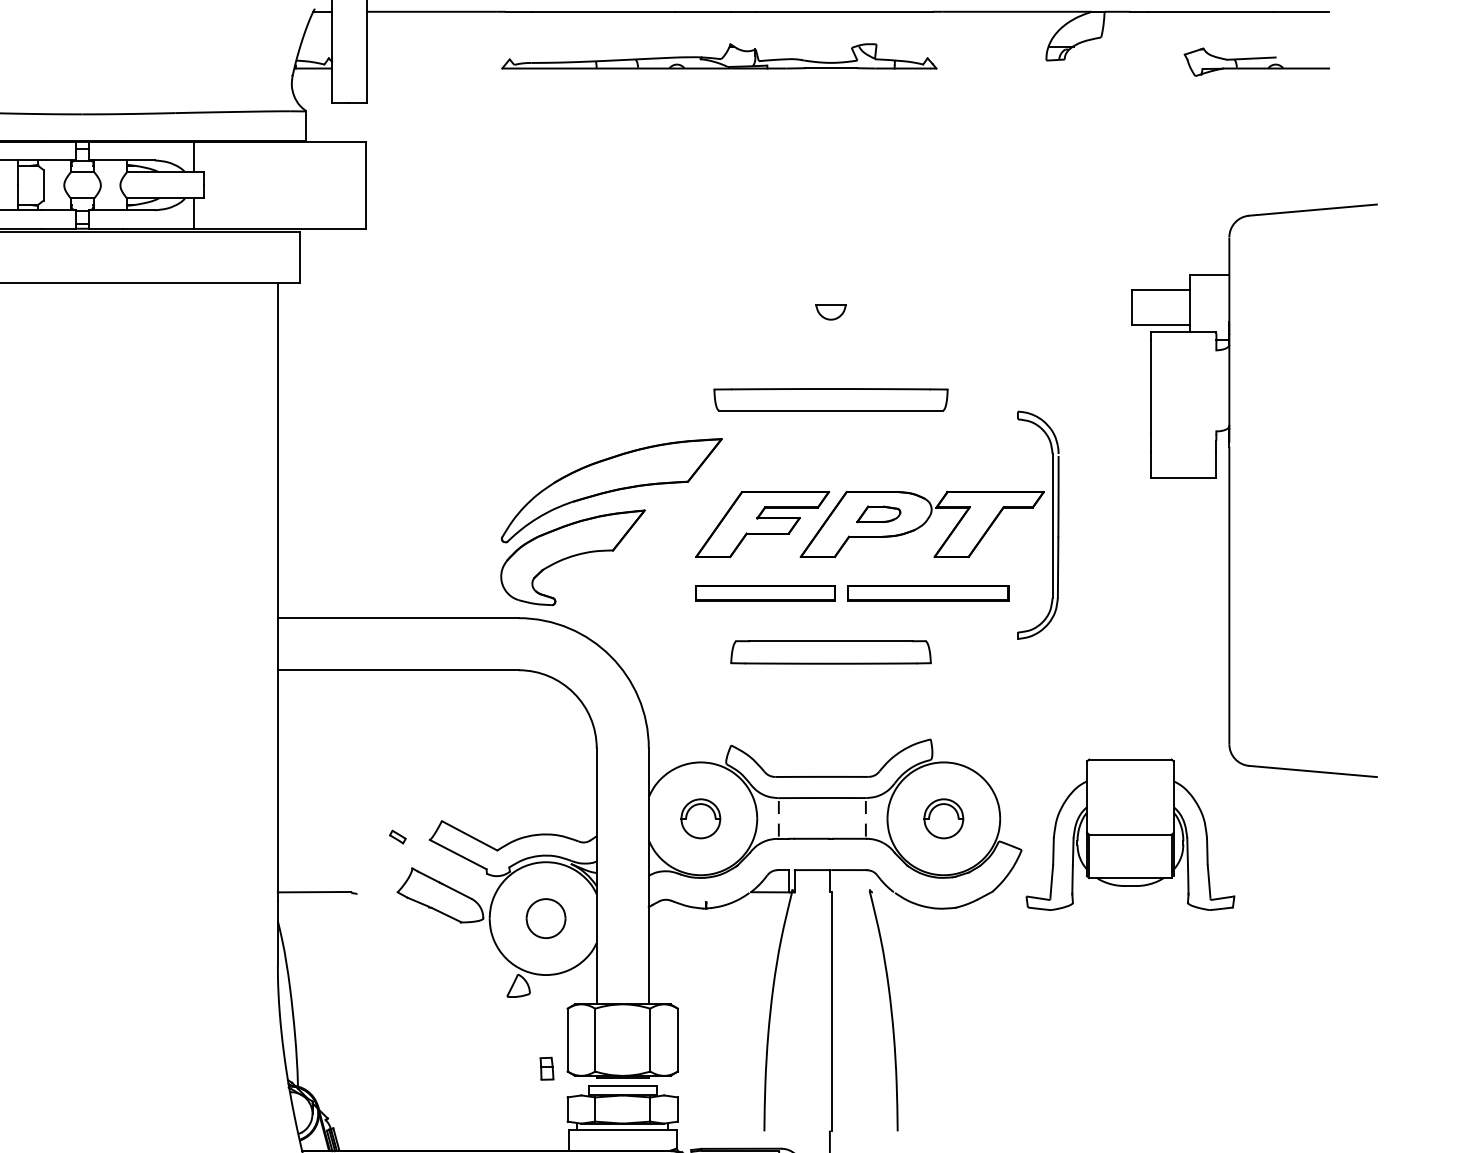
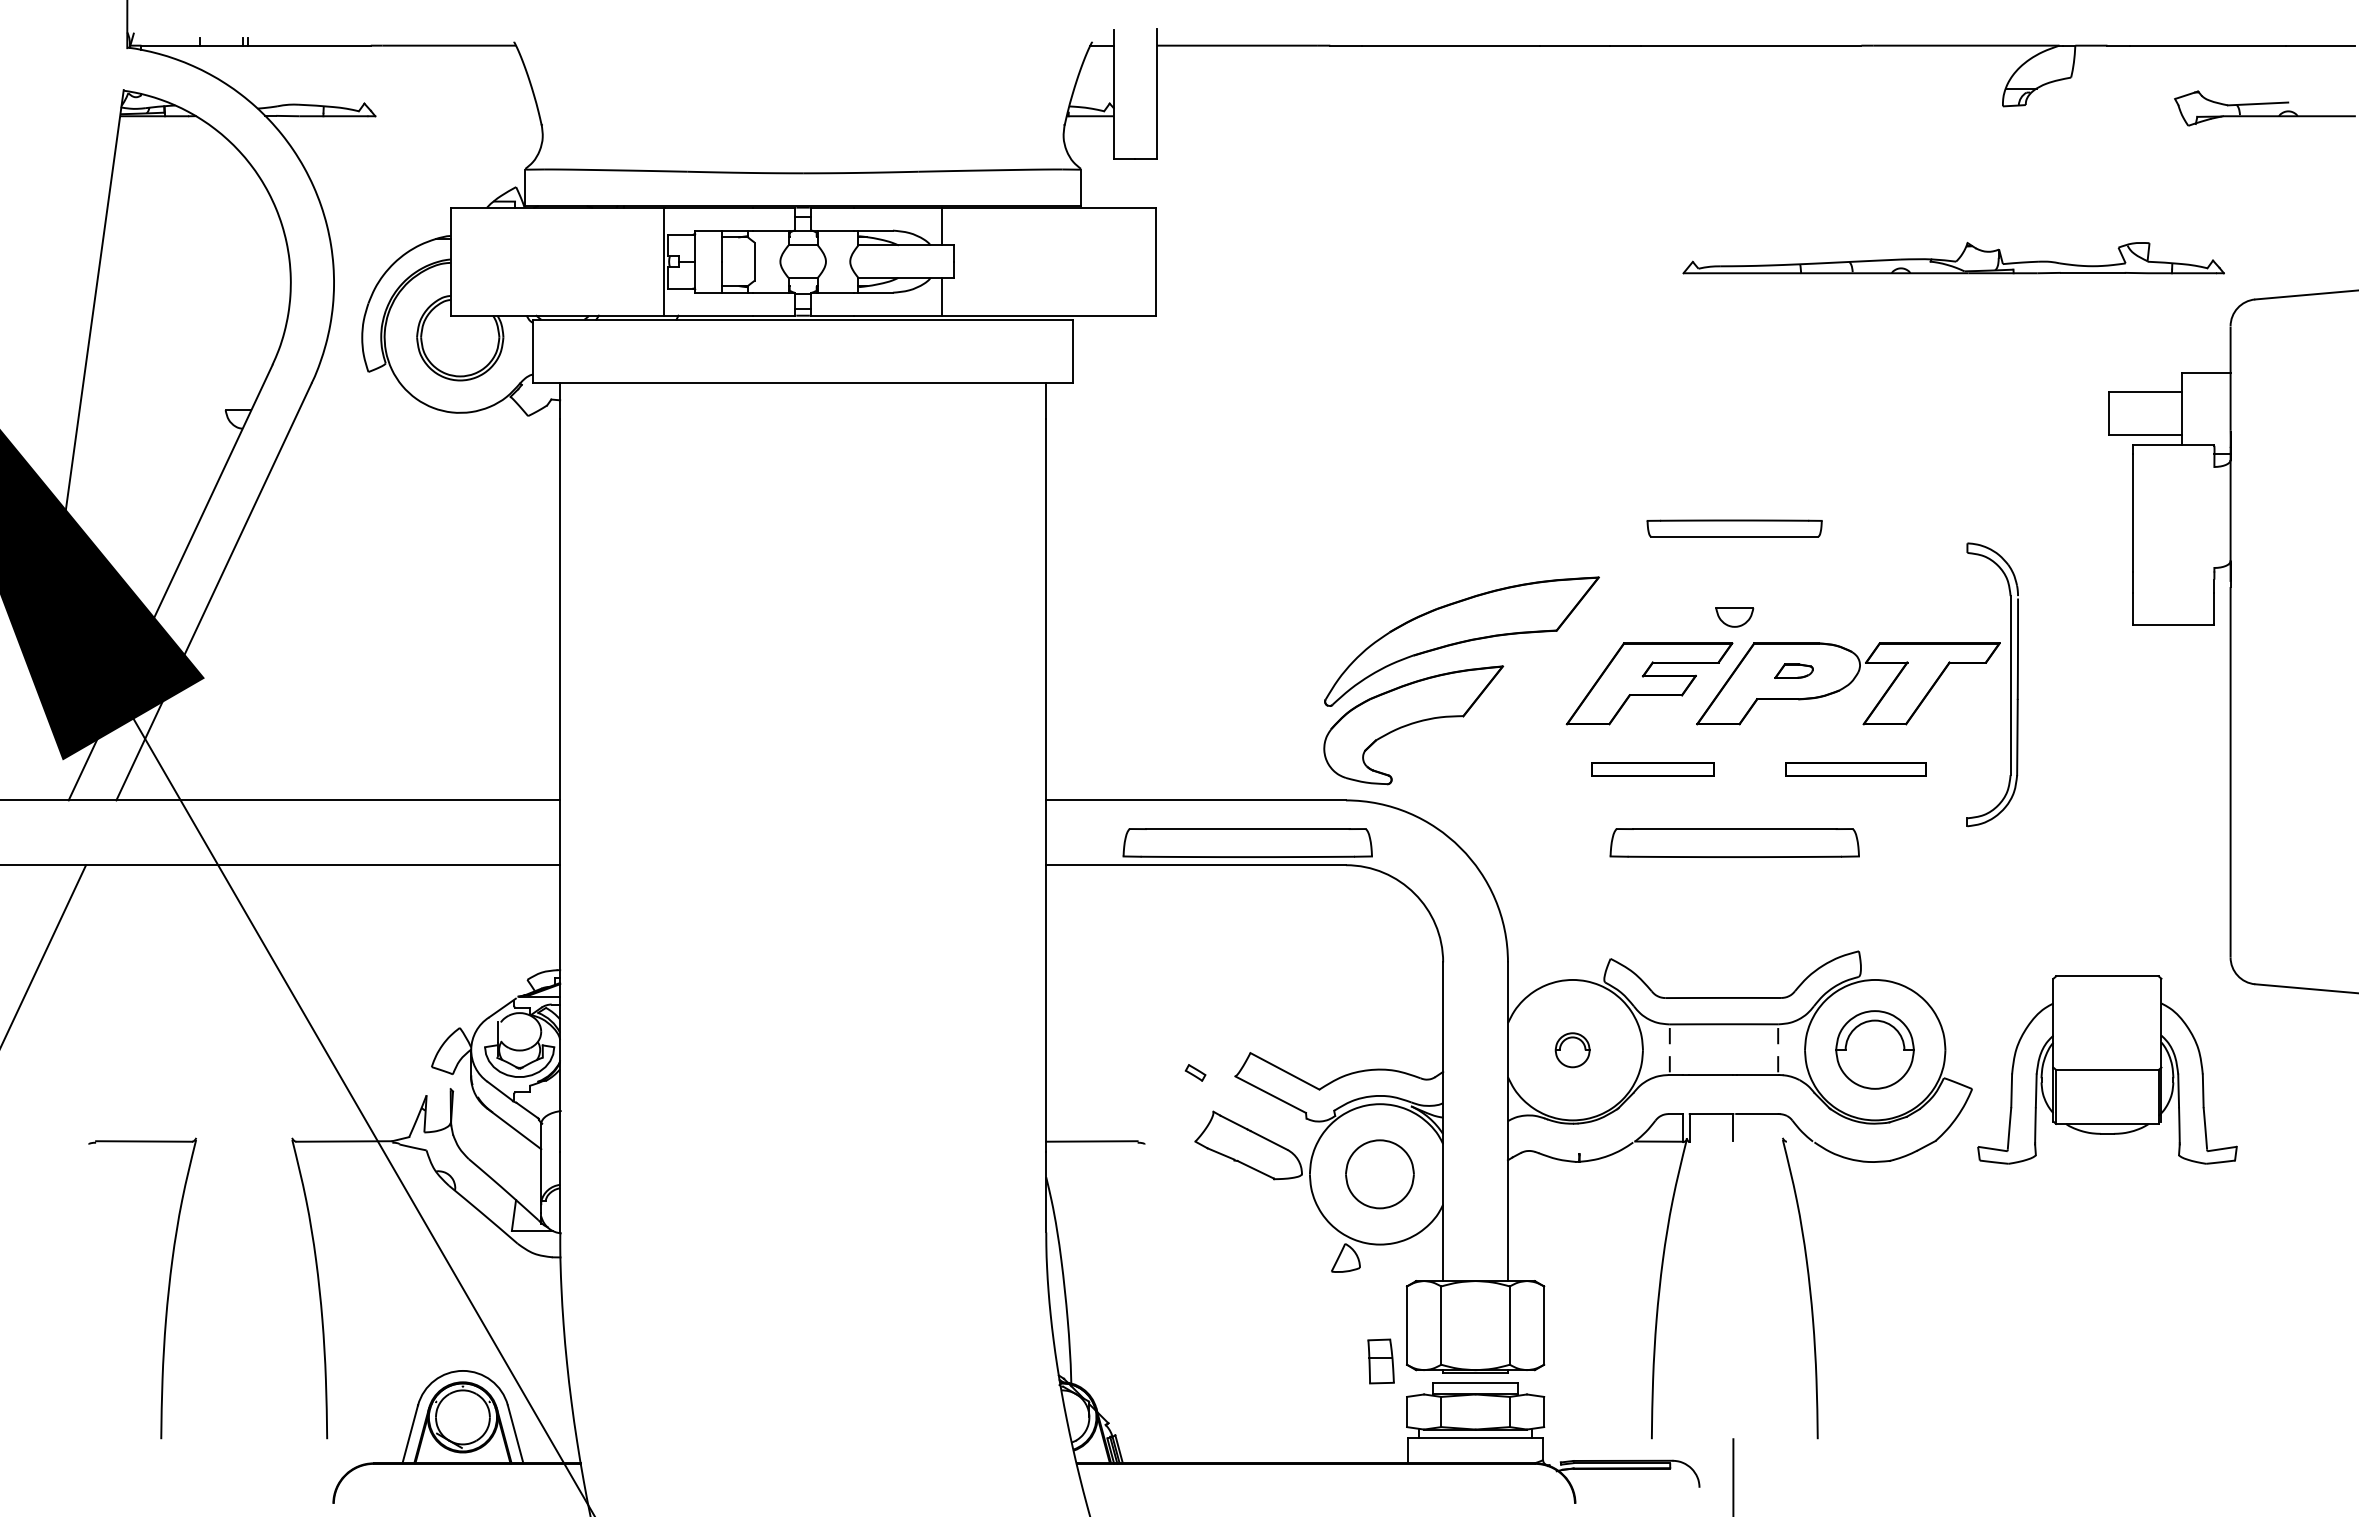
part: (719, 56) -> (1953, 258), moved
part: (830, 312) -> (1734, 617), moved
part: (830, 399) -> (1734, 528), size x0.6
part: (878, 513) -> (1793, 670), size x0.7
part: (764, 593) -> (1652, 769), size x0.7
part: (928, 593) -> (1855, 769), size x0.7
part: (439, 651) -> (1247, 842), added
part: (700, 819) -> (1572, 1050), size x0.7
part: (944, 819) -> (1875, 1050), size x1.6
part: (546, 918) -> (1380, 1174), size x1.4
line: (832, 1011) -> (1736, 1289), removed
part: (547, 1068) -> (1381, 1360), size x1.6

